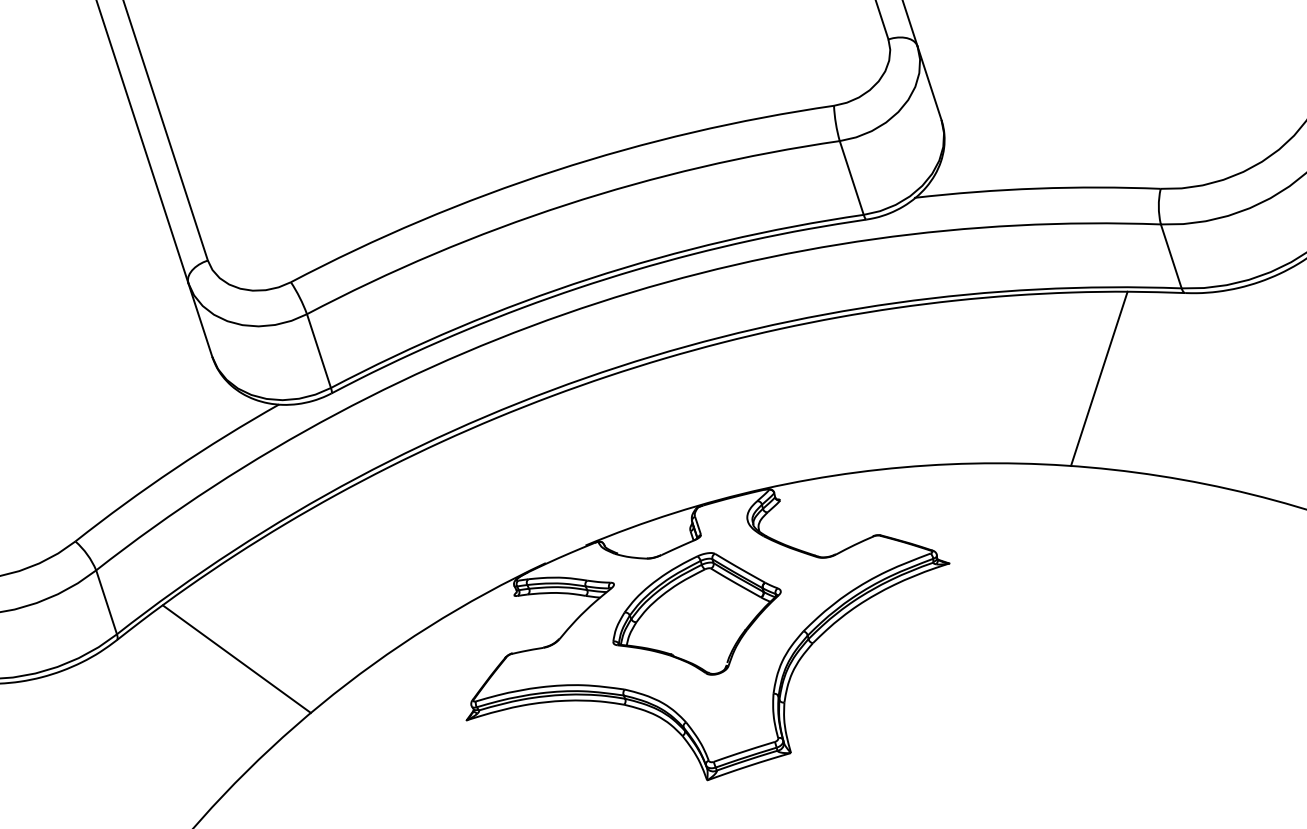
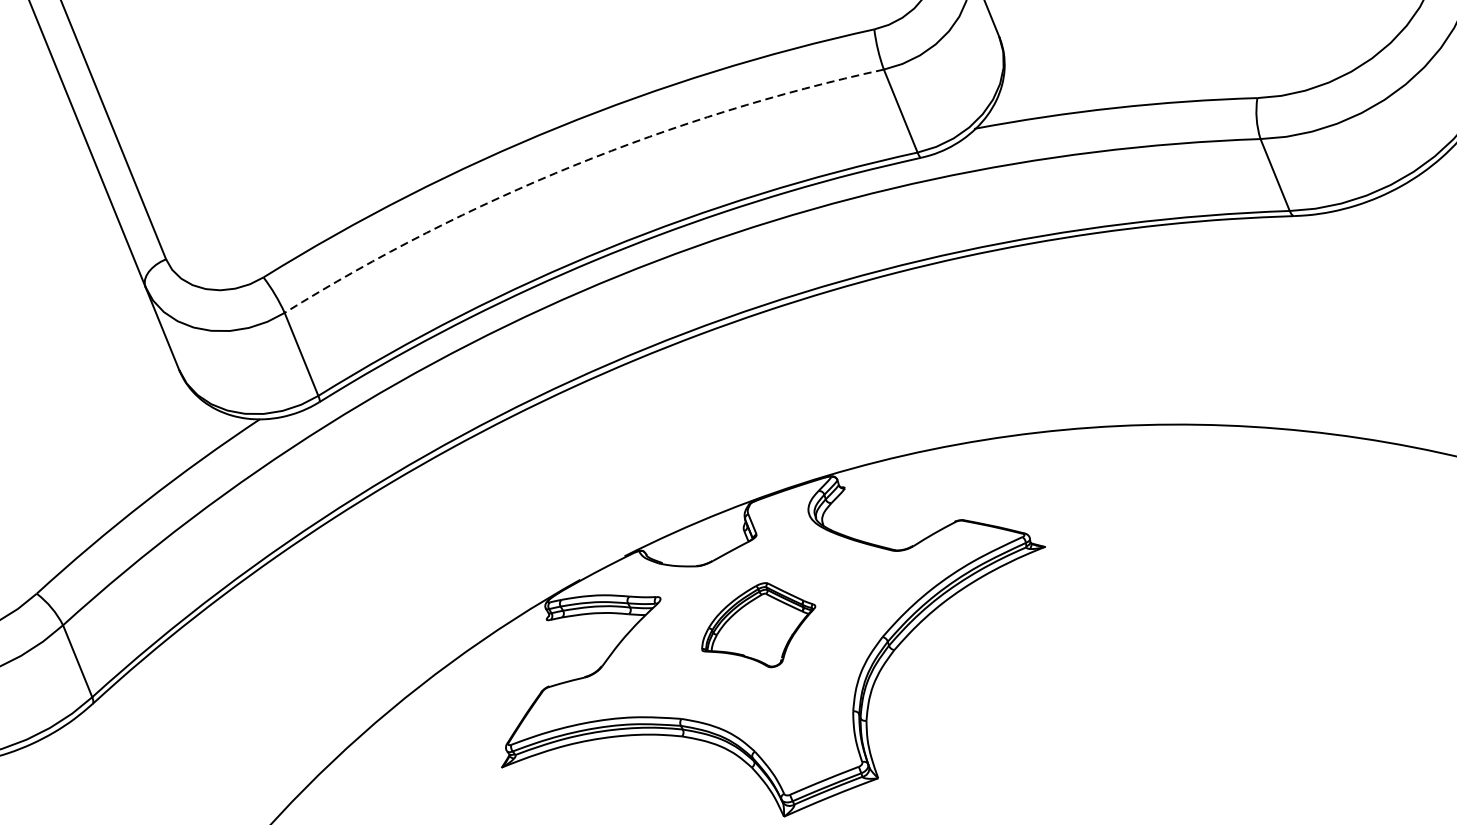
arc: (566, 204) -> (574, 165), solid -> dashed
line: (1099, 378) -> (1202, 321), removed
part: (696, 613) -> (757, 625), size x0.6
line: (236, 658) -> (231, 715), removed

